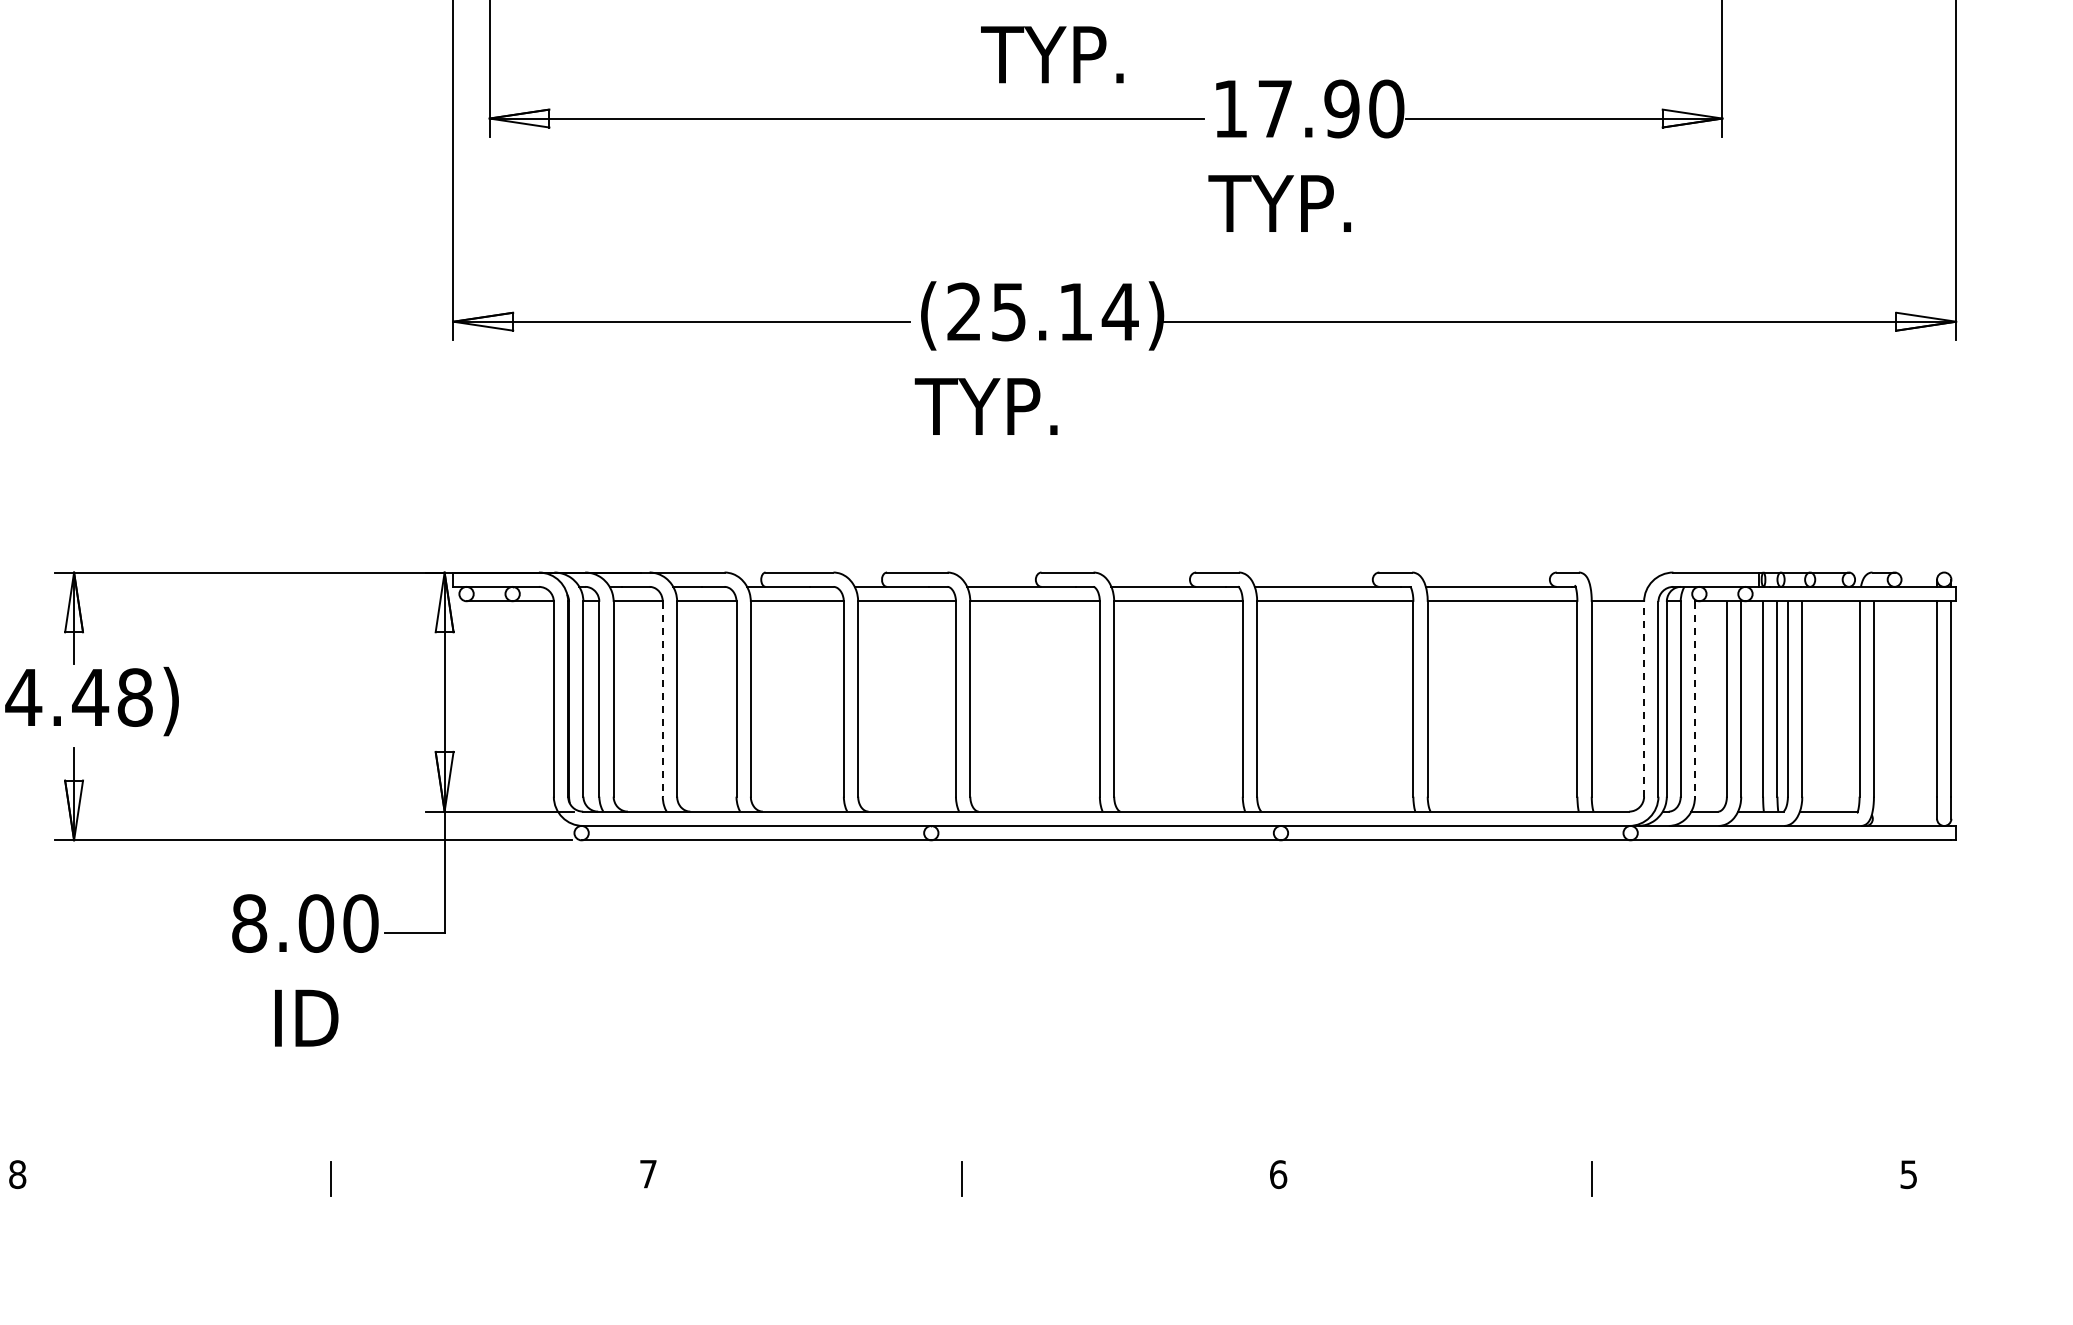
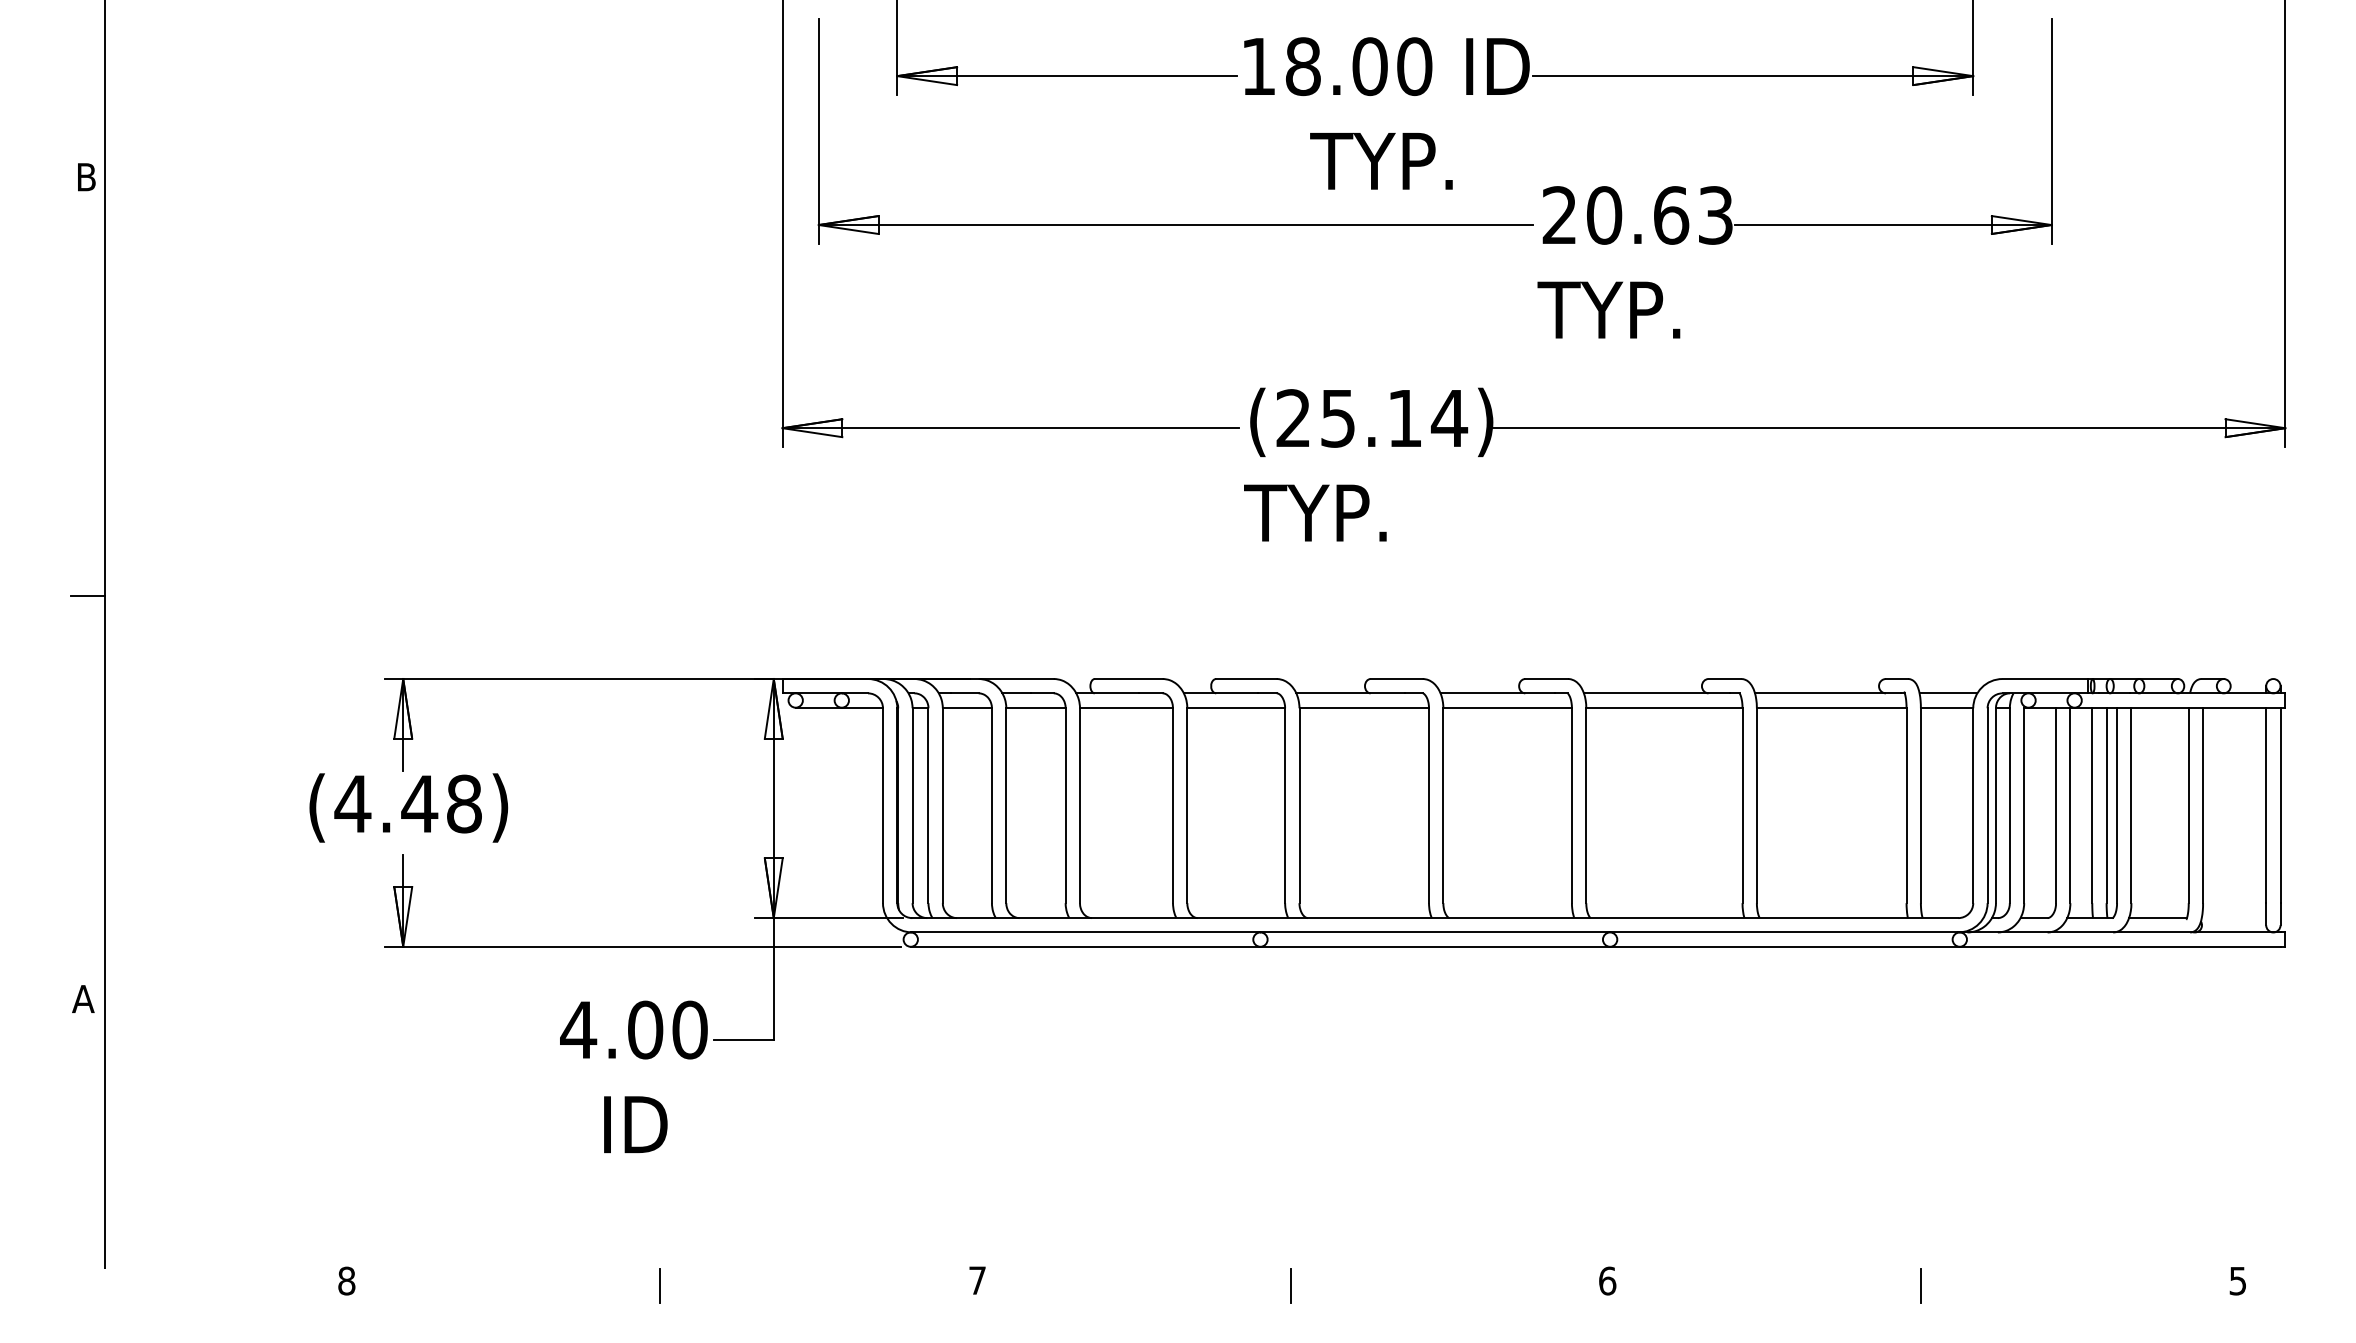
text: (1308, 109) -> (1637, 215), 17.90 -> 20.63
line: (1619, 587) -> (1948, 693), added
line: (1644, 699) -> (1973, 805), dashed -> solid
line: (662, 700) -> (991, 806), dashed -> solid
line: (1695, 700) -> (2024, 806), dashed -> solid
text: (249, 923) -> (578, 1029), 8.00 -> 4.00

